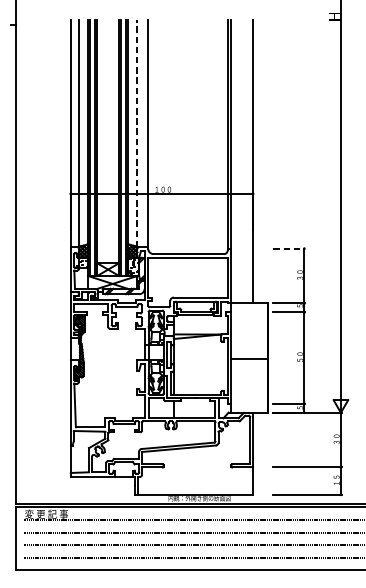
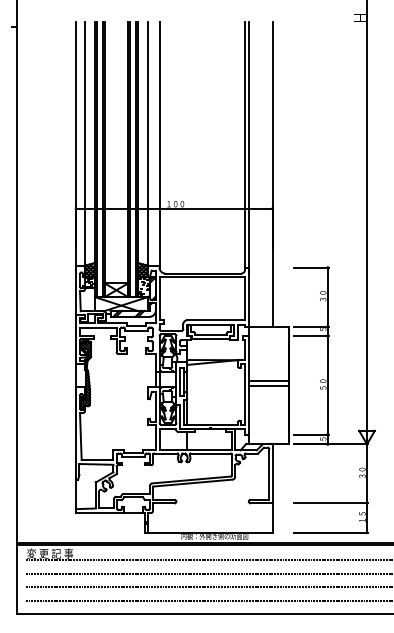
line: (137, 133) -> (147, 143), dashed -> solid
line: (290, 248) -> (312, 267), dashed -> solid
line: (249, 353) -> (268, 380), added

